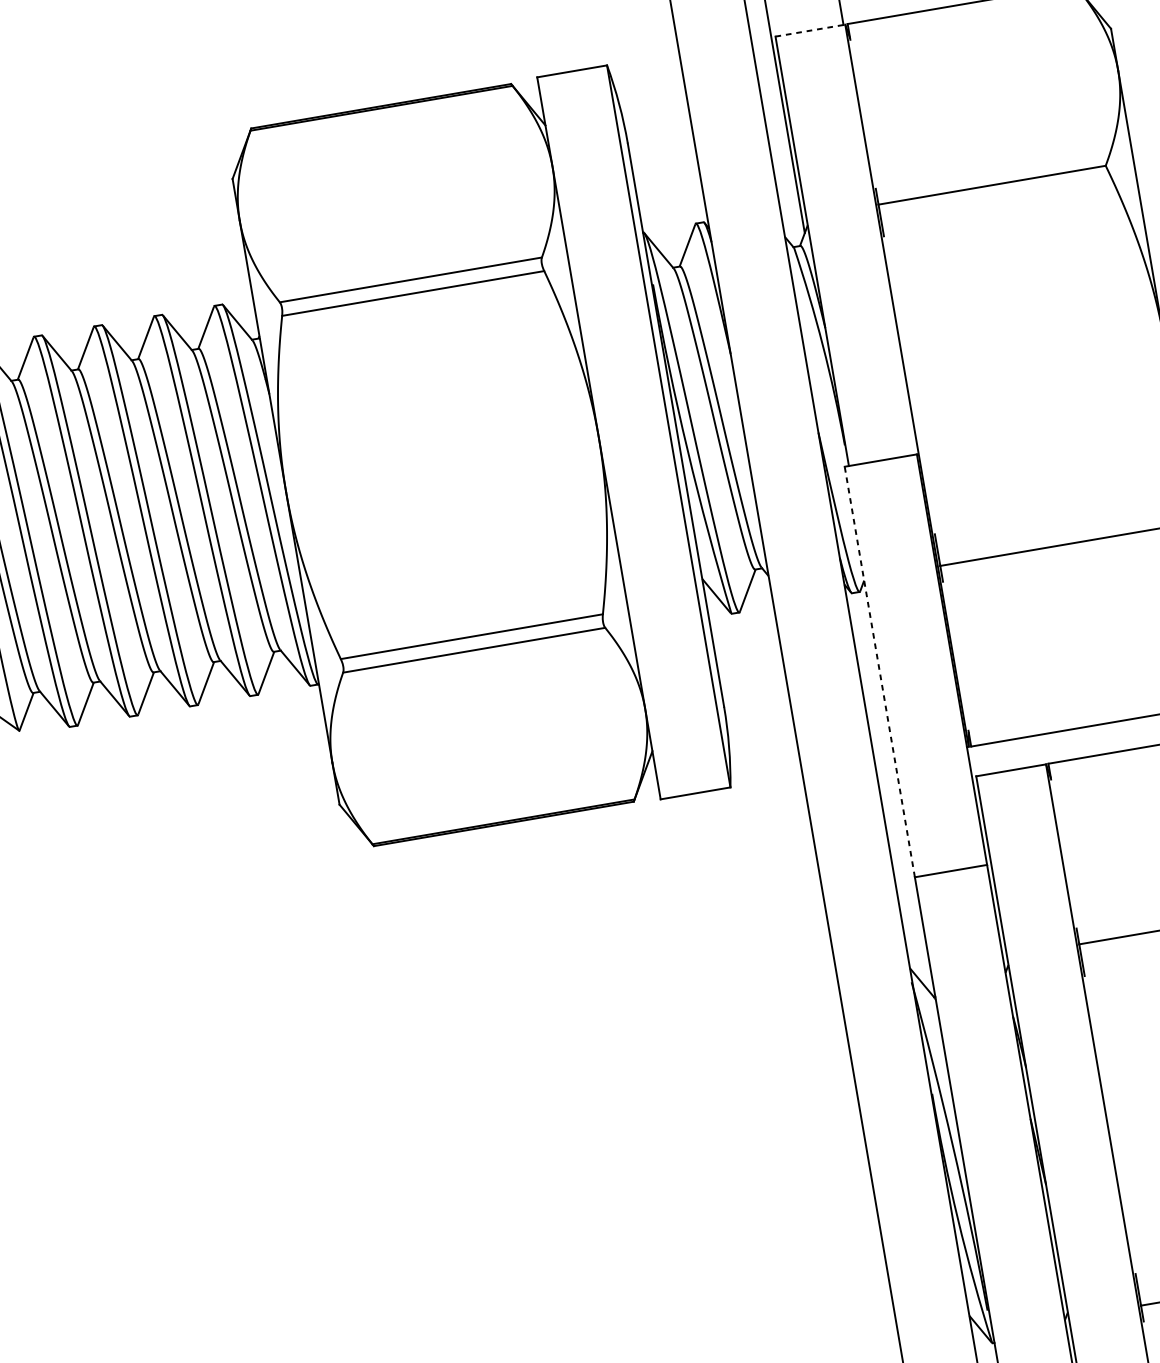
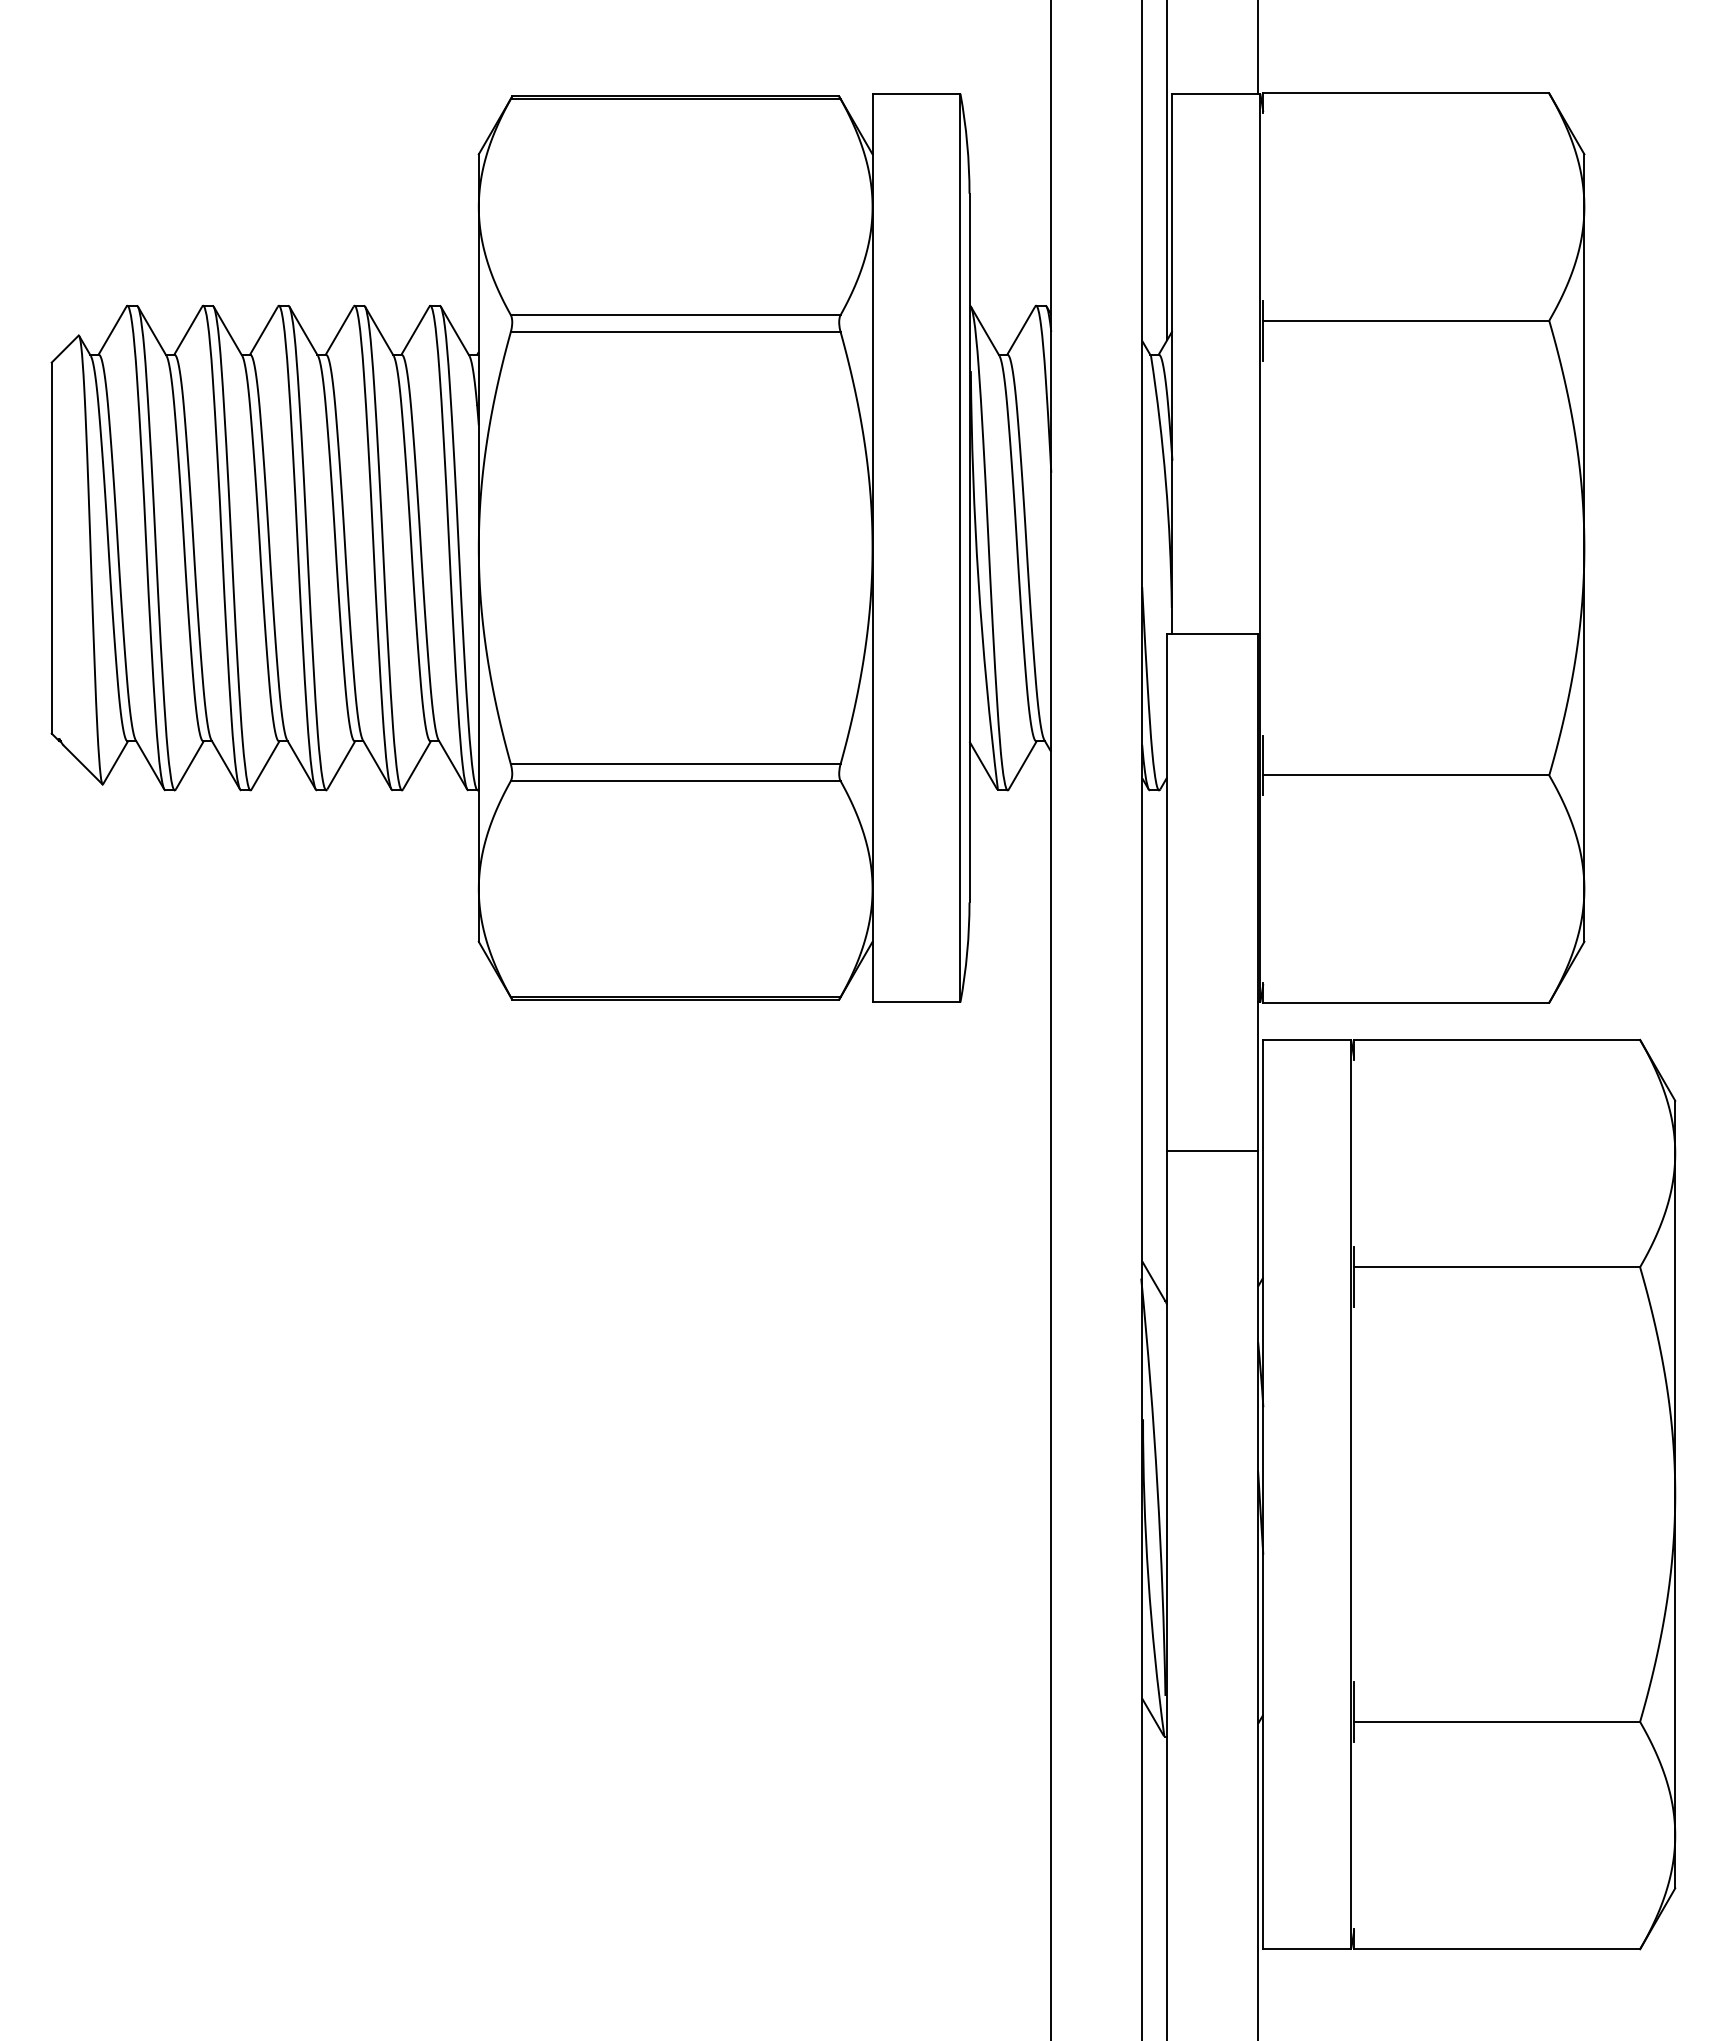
line: (810, 30) -> (1216, 93), dashed -> solid
line: (880, 671) -> (1167, 892), dashed -> solid

